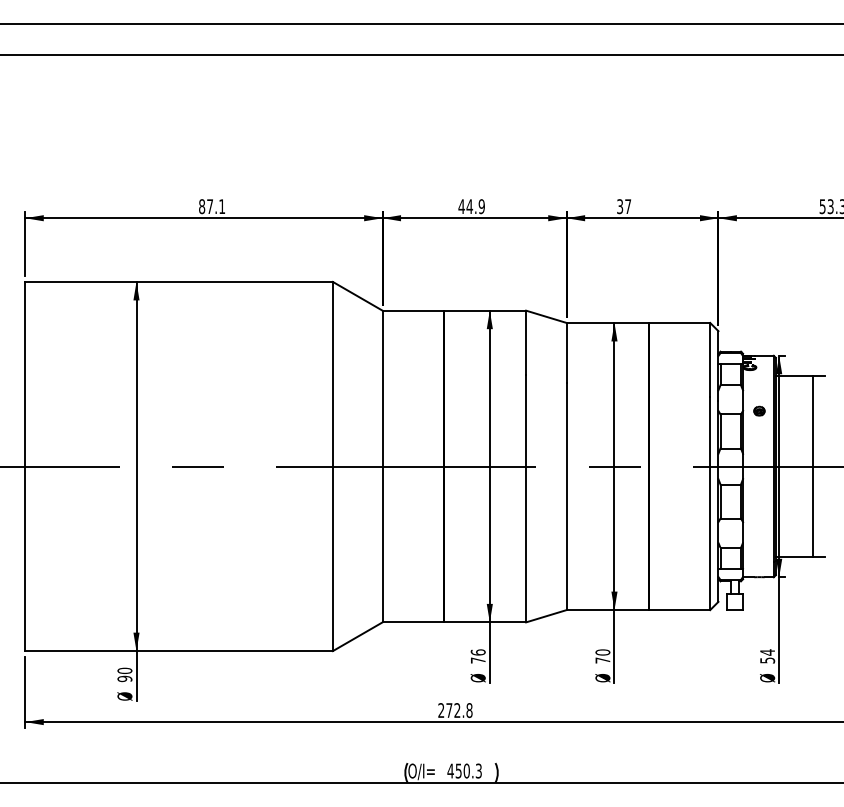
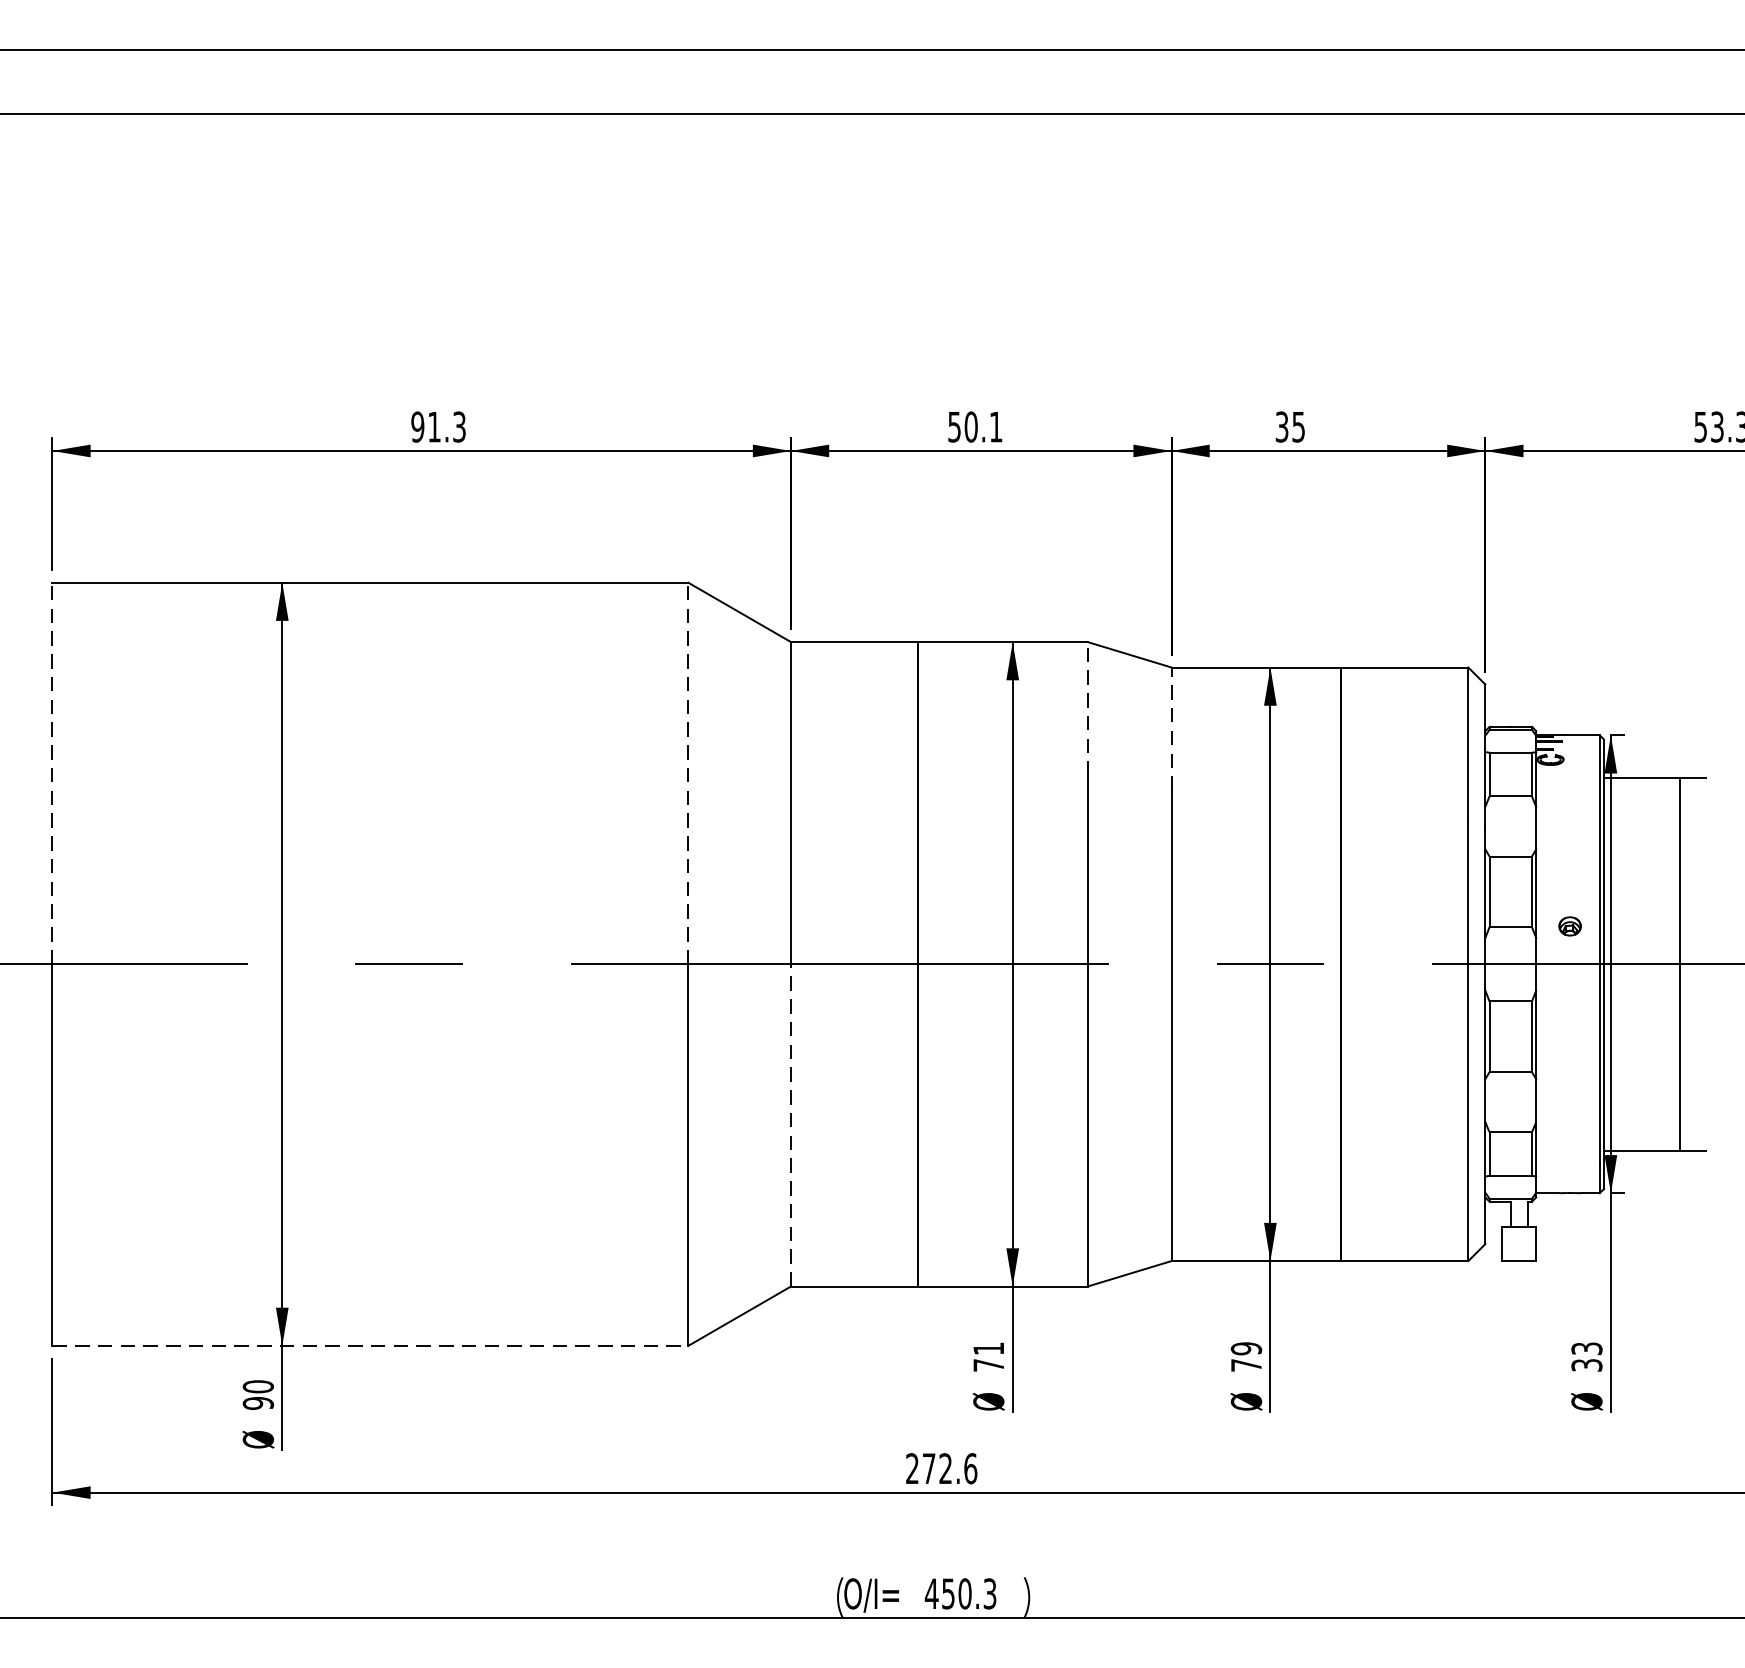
text: (212, 206) -> (439, 426), 87.1 -> 91.3
text: (471, 206) -> (974, 426), 44.9 -> 50.1
text: (628, 206) -> (1299, 426), 37 -> 35
line: (526, 342) -> (1088, 707), solid -> dashed
line: (566, 352) -> (1171, 728), solid -> dashed
line: (25, 373) -> (52, 771), solid -> dashed
line: (332, 373) -> (687, 771), solid -> dashed
part: (759, 410) -> (1570, 924), moved
line: (382, 544) -> (790, 1125), solid -> dashed
line: (179, 651) -> (371, 1346), solid -> dashed
text: (477, 652) -> (987, 1348), 76 -> 71
text: (602, 652) -> (1245, 1348), 70 -> 79
text: (767, 656) -> (1586, 1357), 54 -> 33
text: (469, 710) -> (970, 1468), 272.8 -> 272.6

